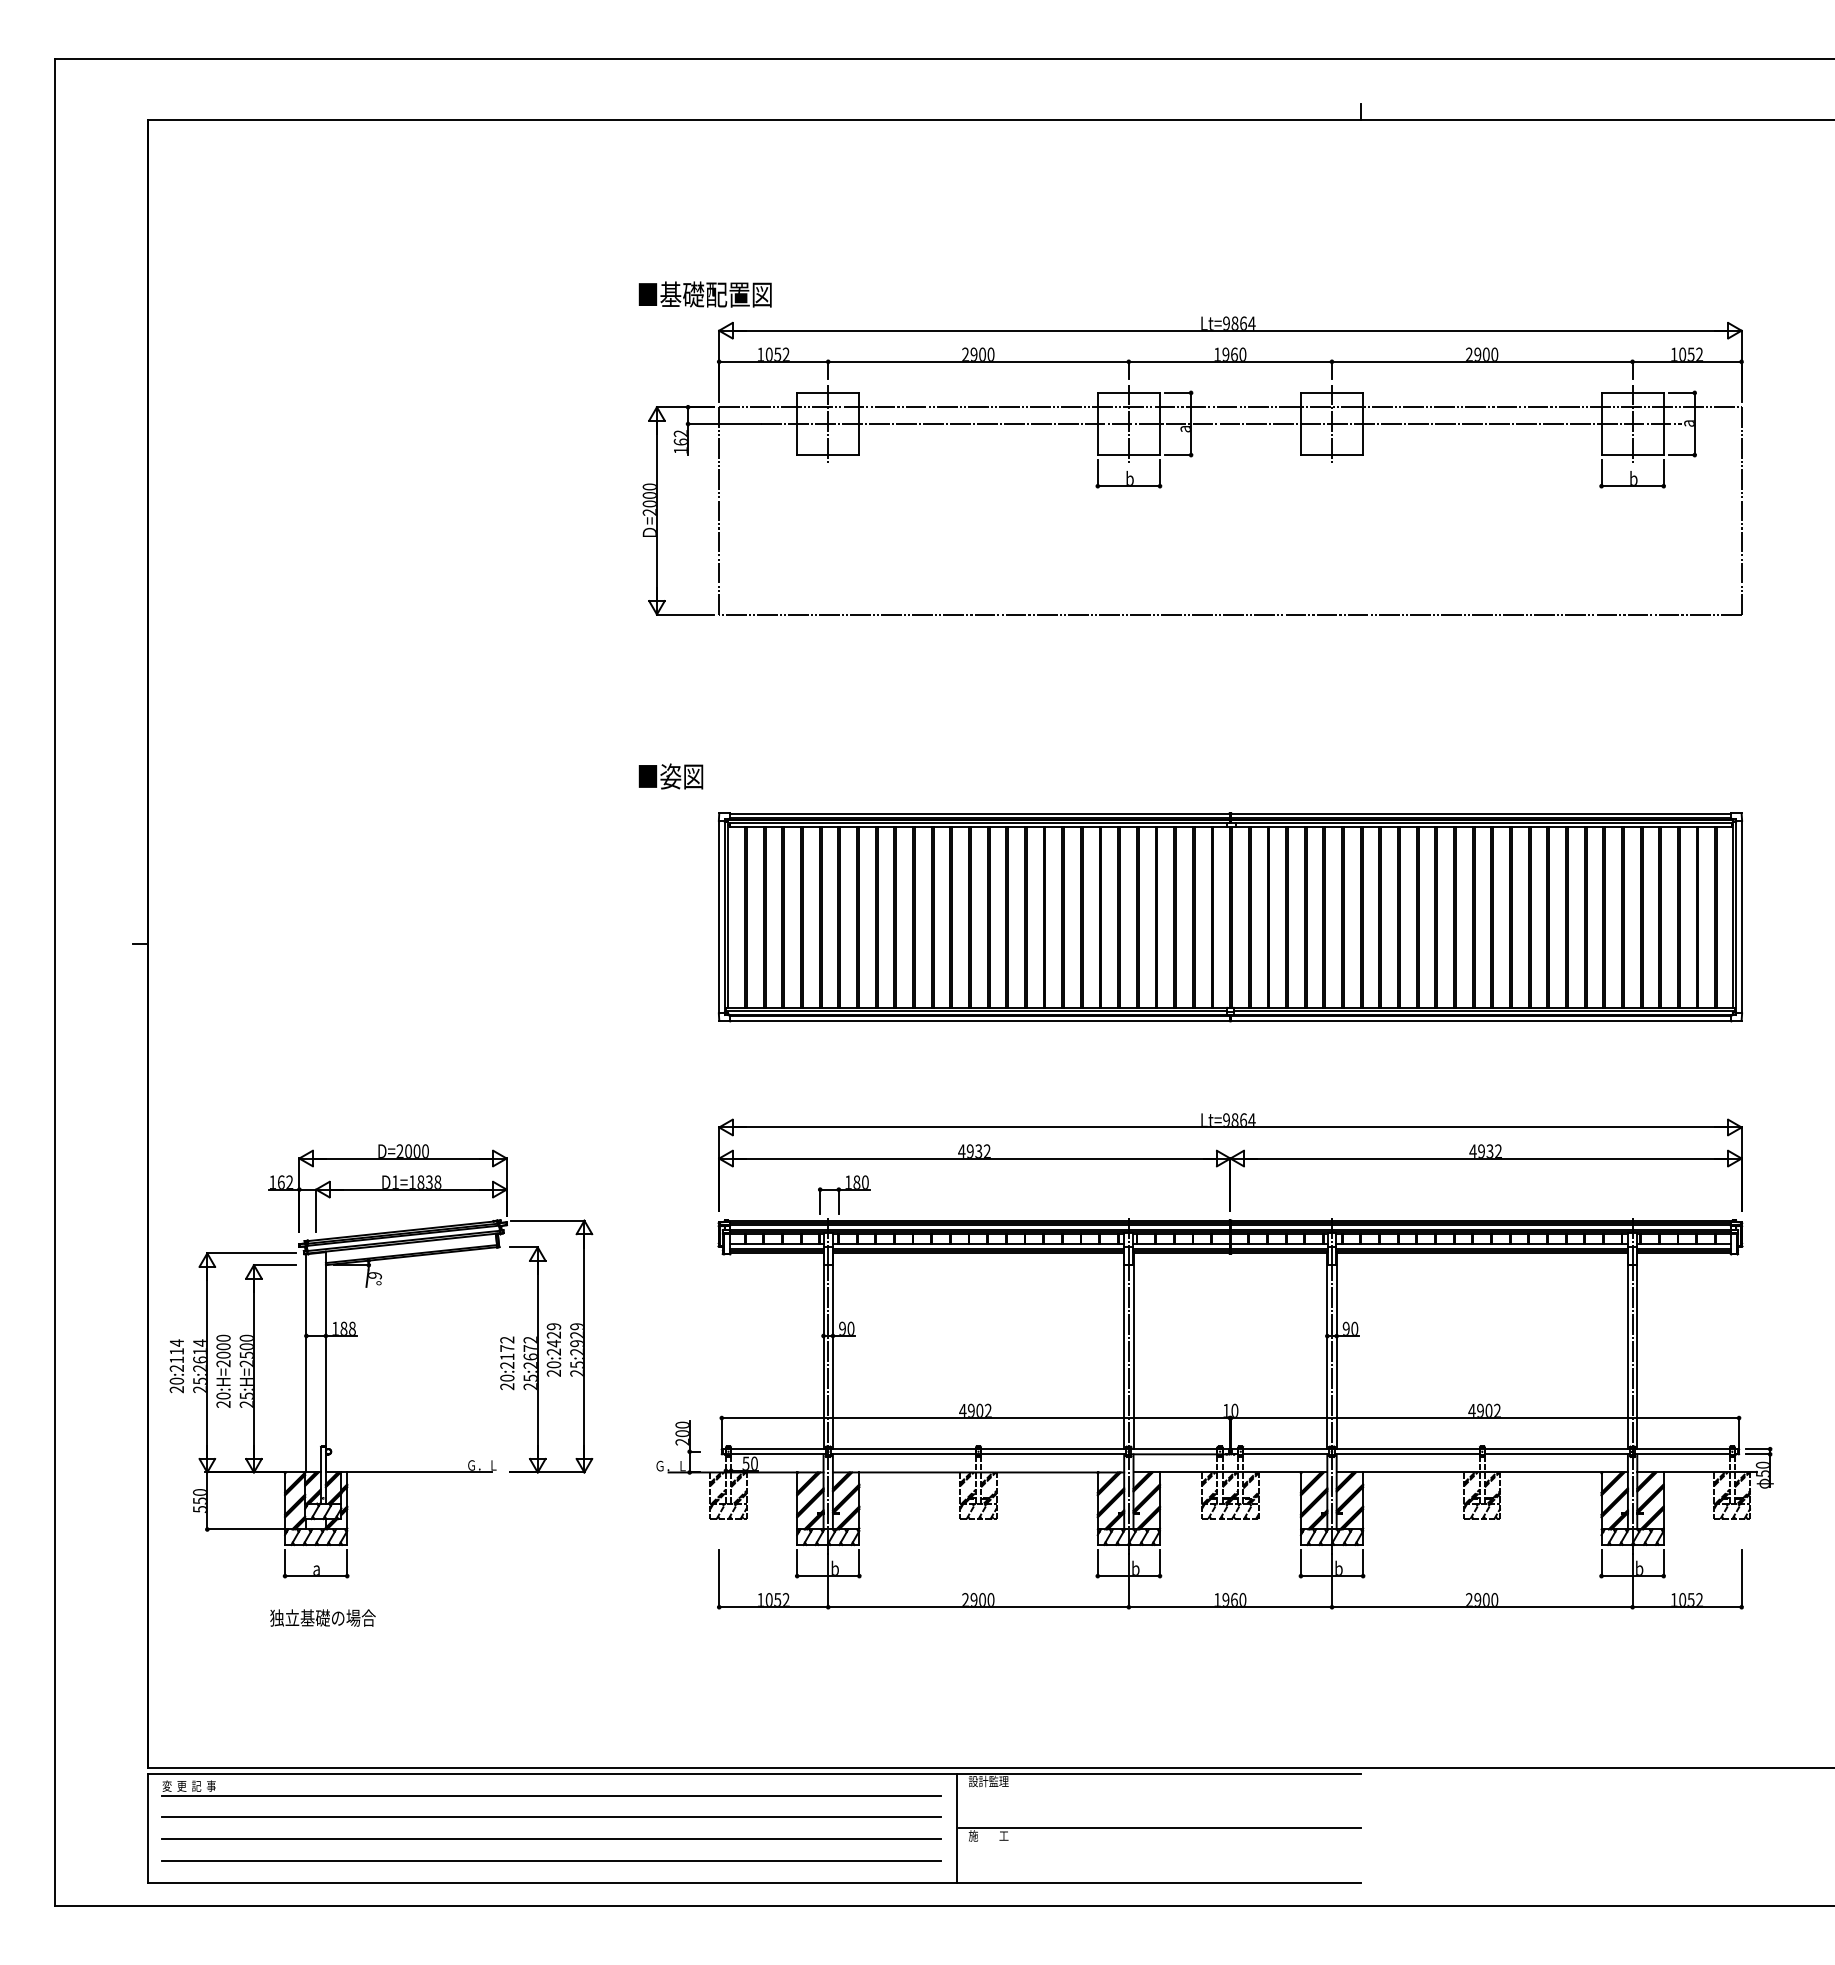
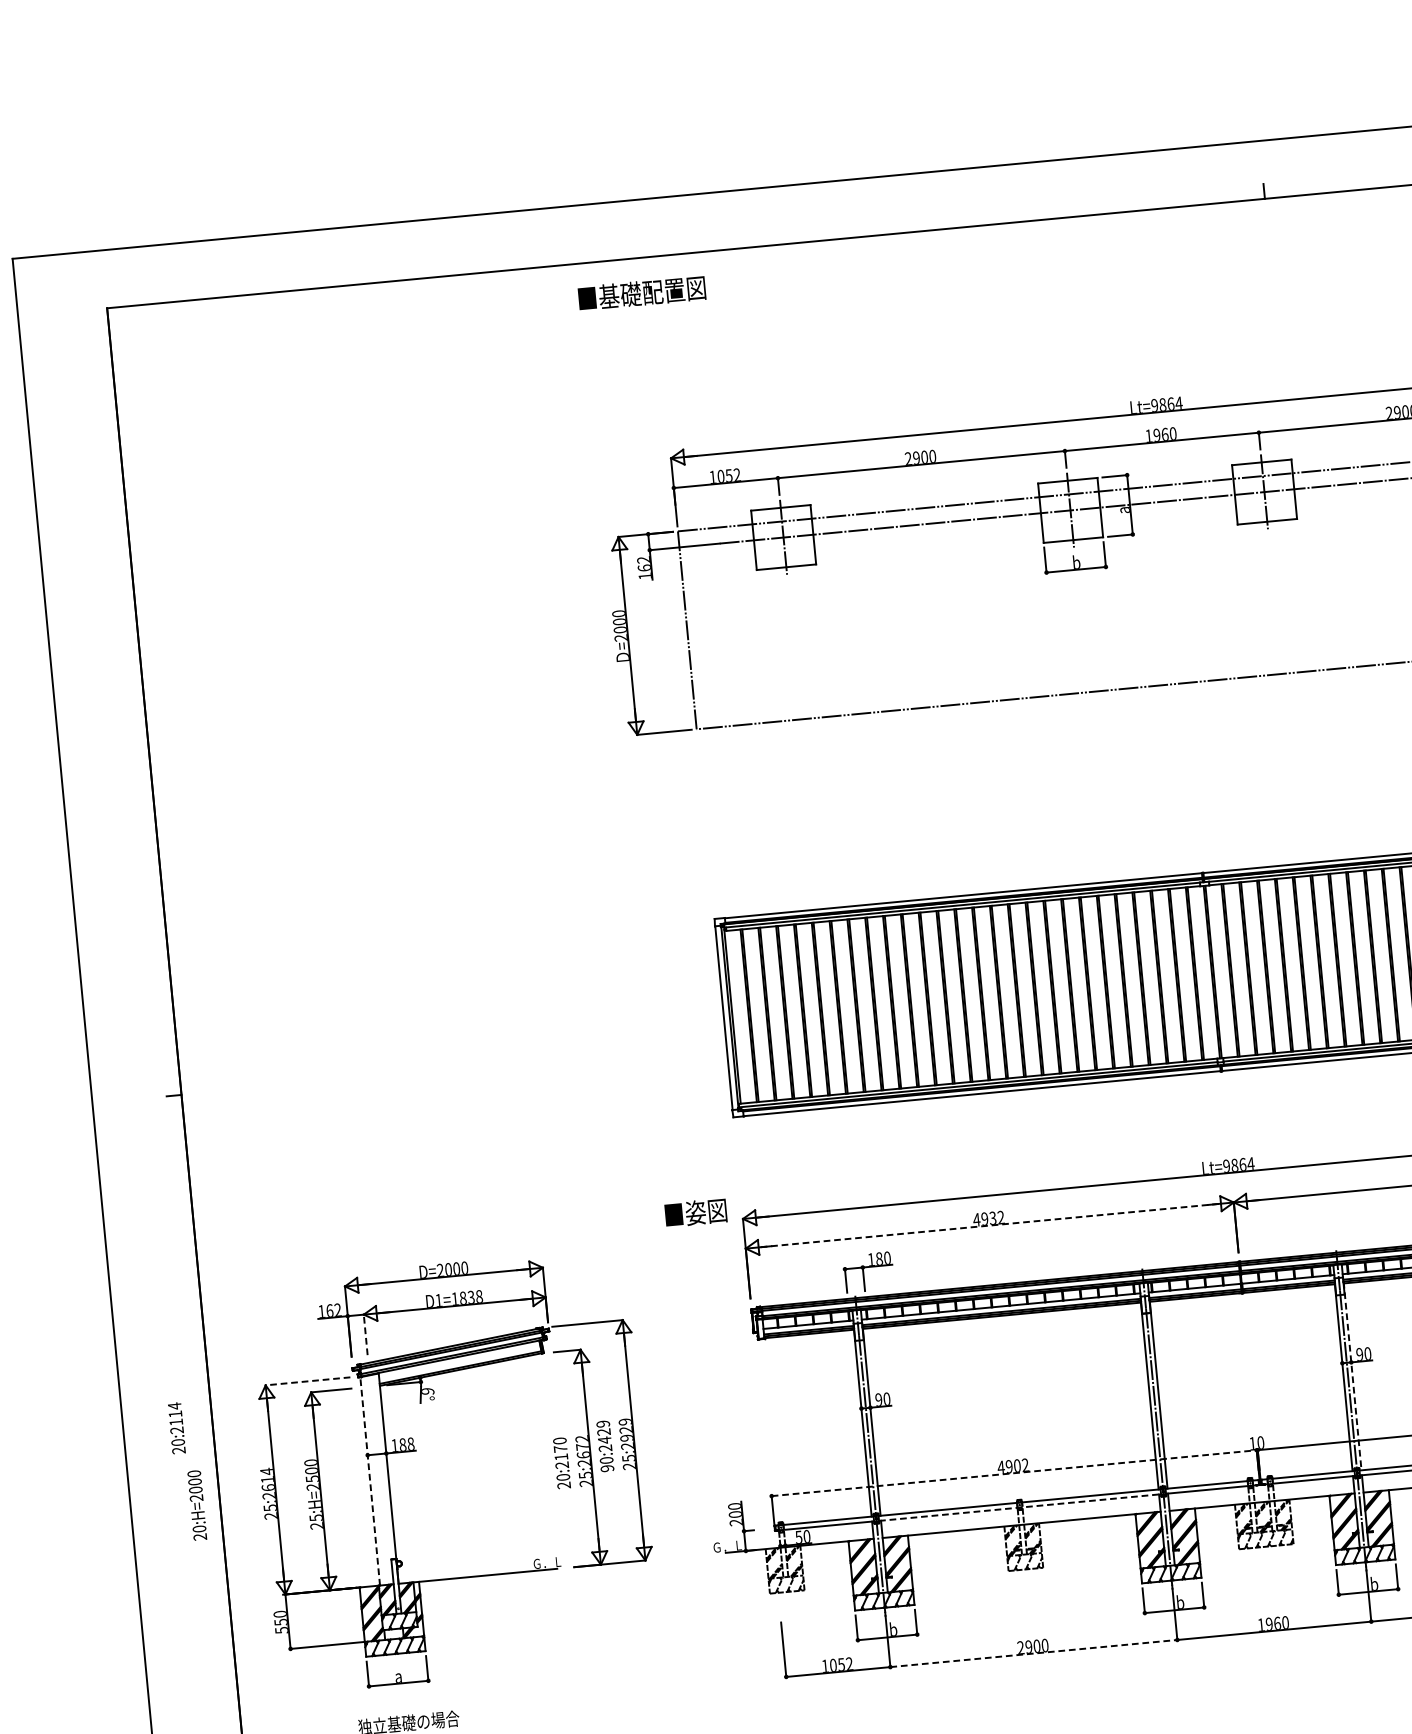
text: (704, 294) -> (641, 293), moved
text: (670, 776) -> (695, 1212), moved
line: (975, 1158) -> (990, 1225), solid -> dashed
line: (316, 1210) -> (366, 1334), solid -> dashed
line: (251, 1253) -> (307, 1381), solid -> dashed
text: (507, 1339) -> (560, 1440), 20:2172 -> 20:2170
line: (1336, 1350) -> (1352, 1376), solid -> dashed
line: (306, 1362) -> (370, 1480), solid -> dashed
text: (176, 1366) -> (176, 1428), moved
text: (223, 1370) -> (197, 1504), moved
text: (554, 1372) -> (607, 1467), 20:2429 -> 90:2429
line: (976, 1418) -> (1014, 1473), solid -> dashed
line: (978, 1454) -> (1020, 1507), solid -> dashed
line: (979, 1607) -> (1034, 1653), solid -> dashed

